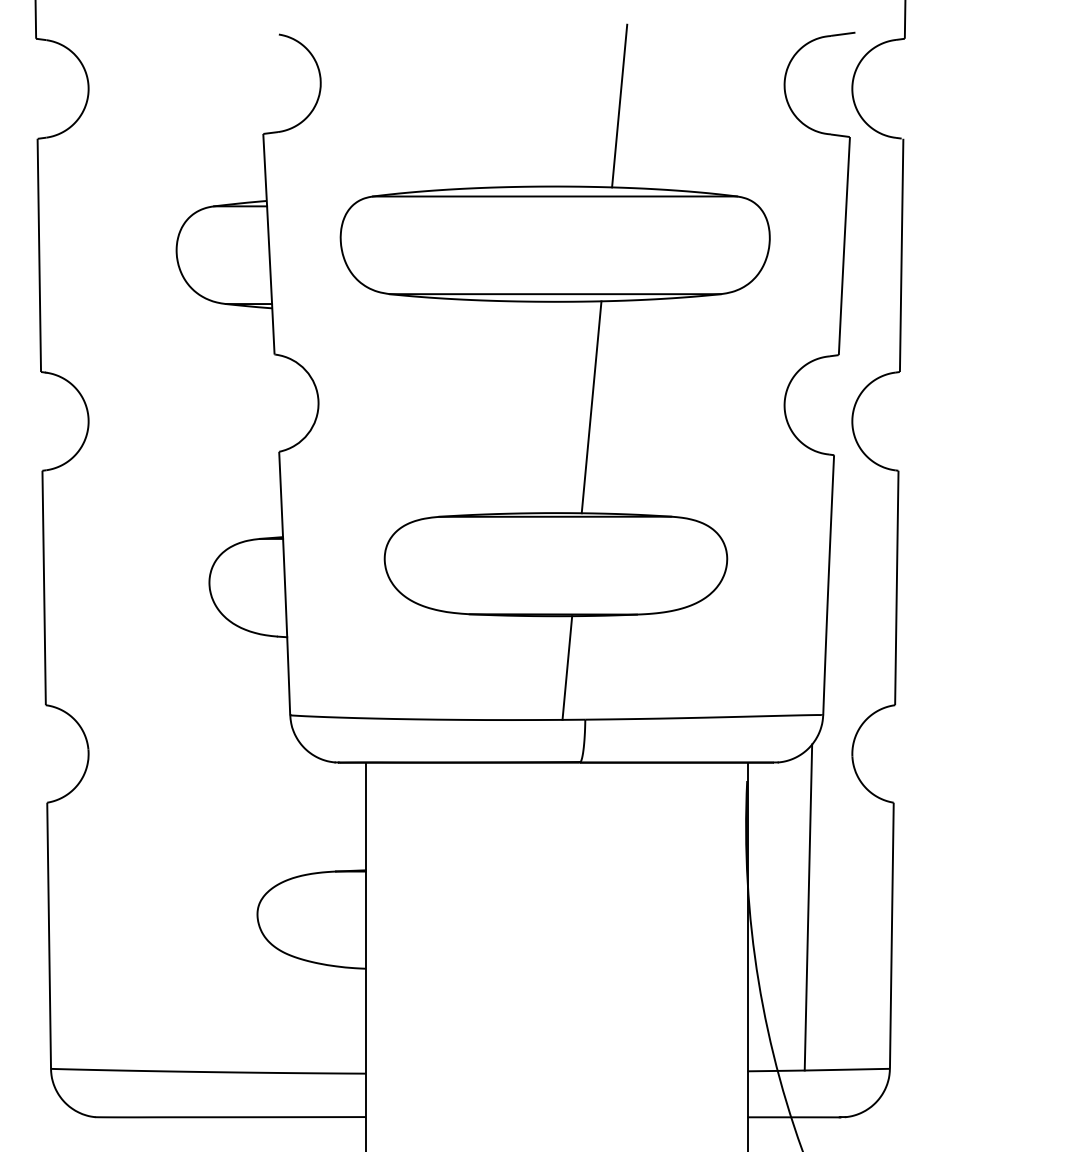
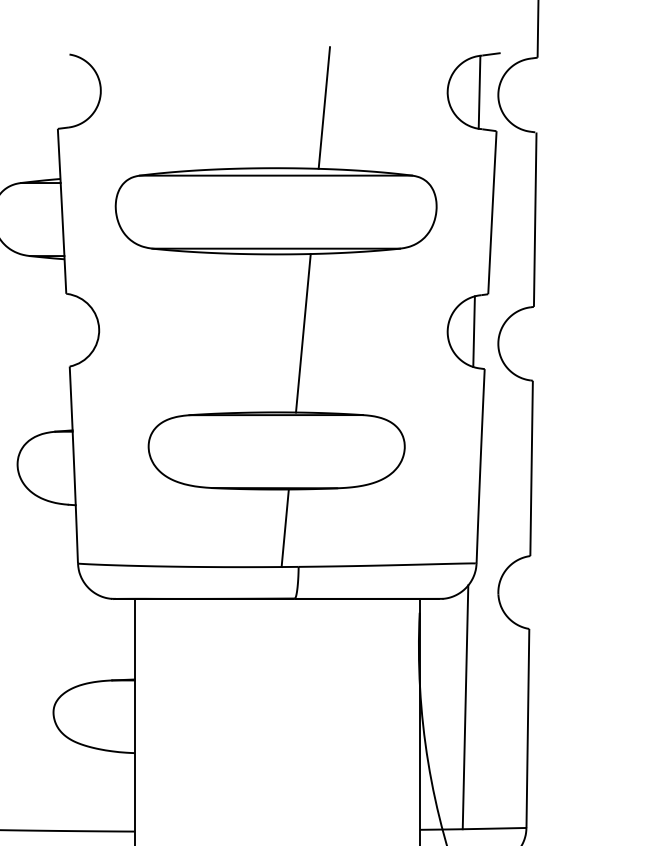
line: (827, 84) -> (479, 91), added
line: (819, 404) -> (473, 331), added

